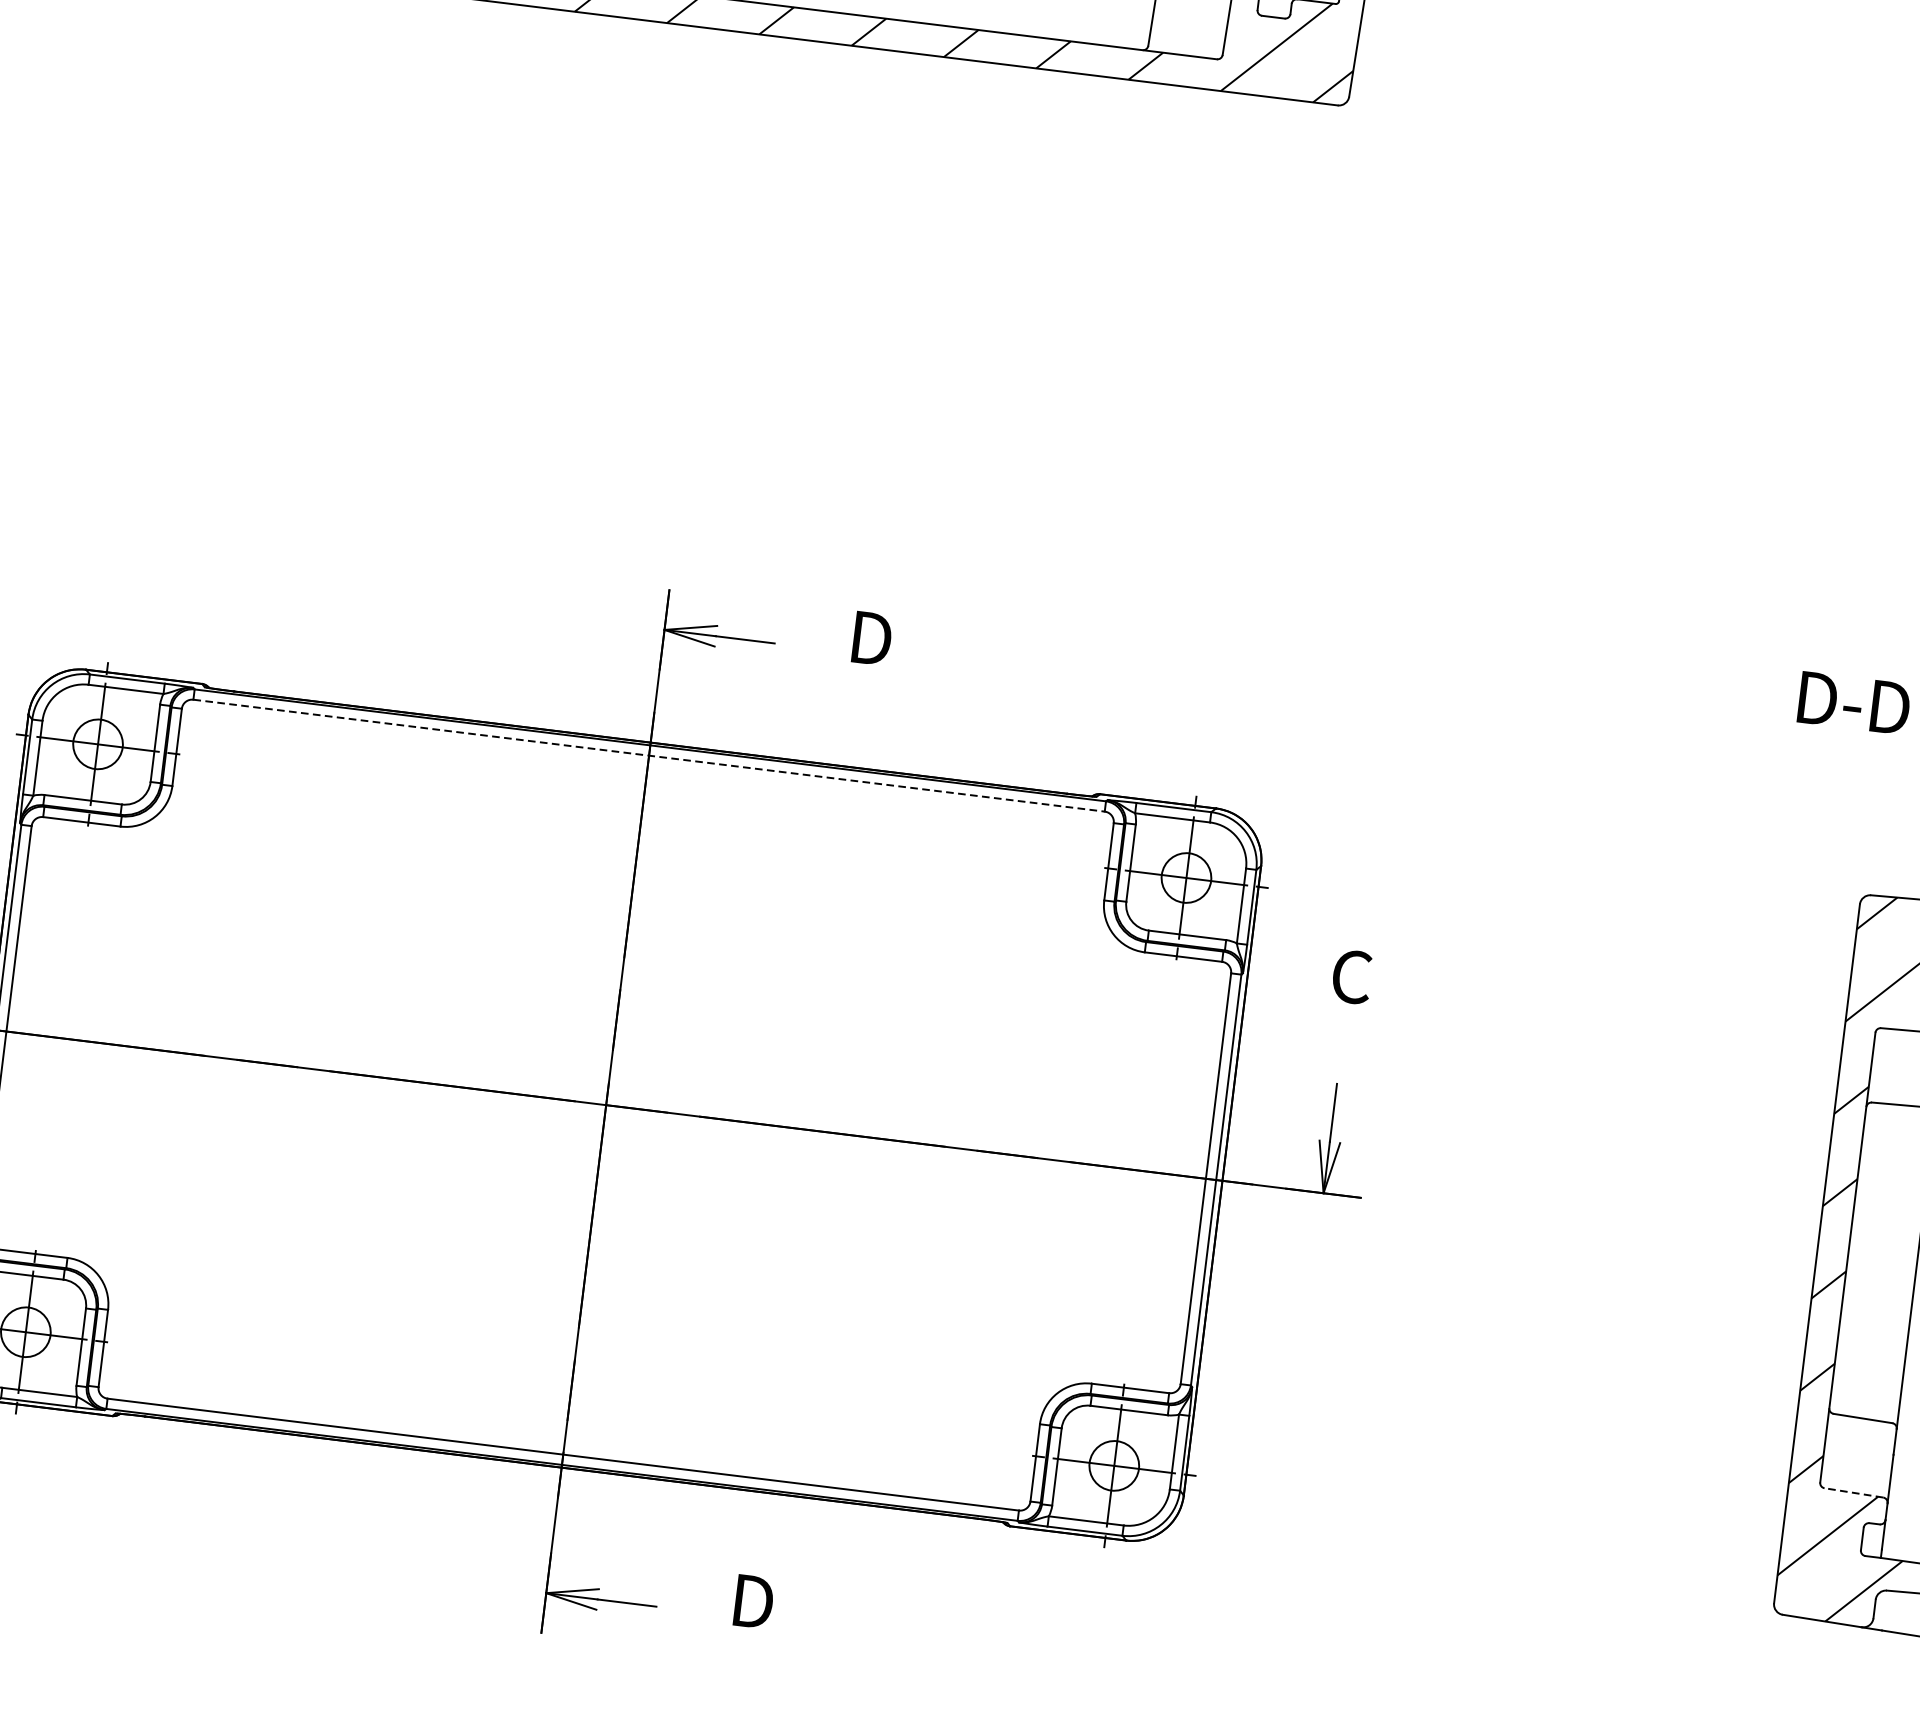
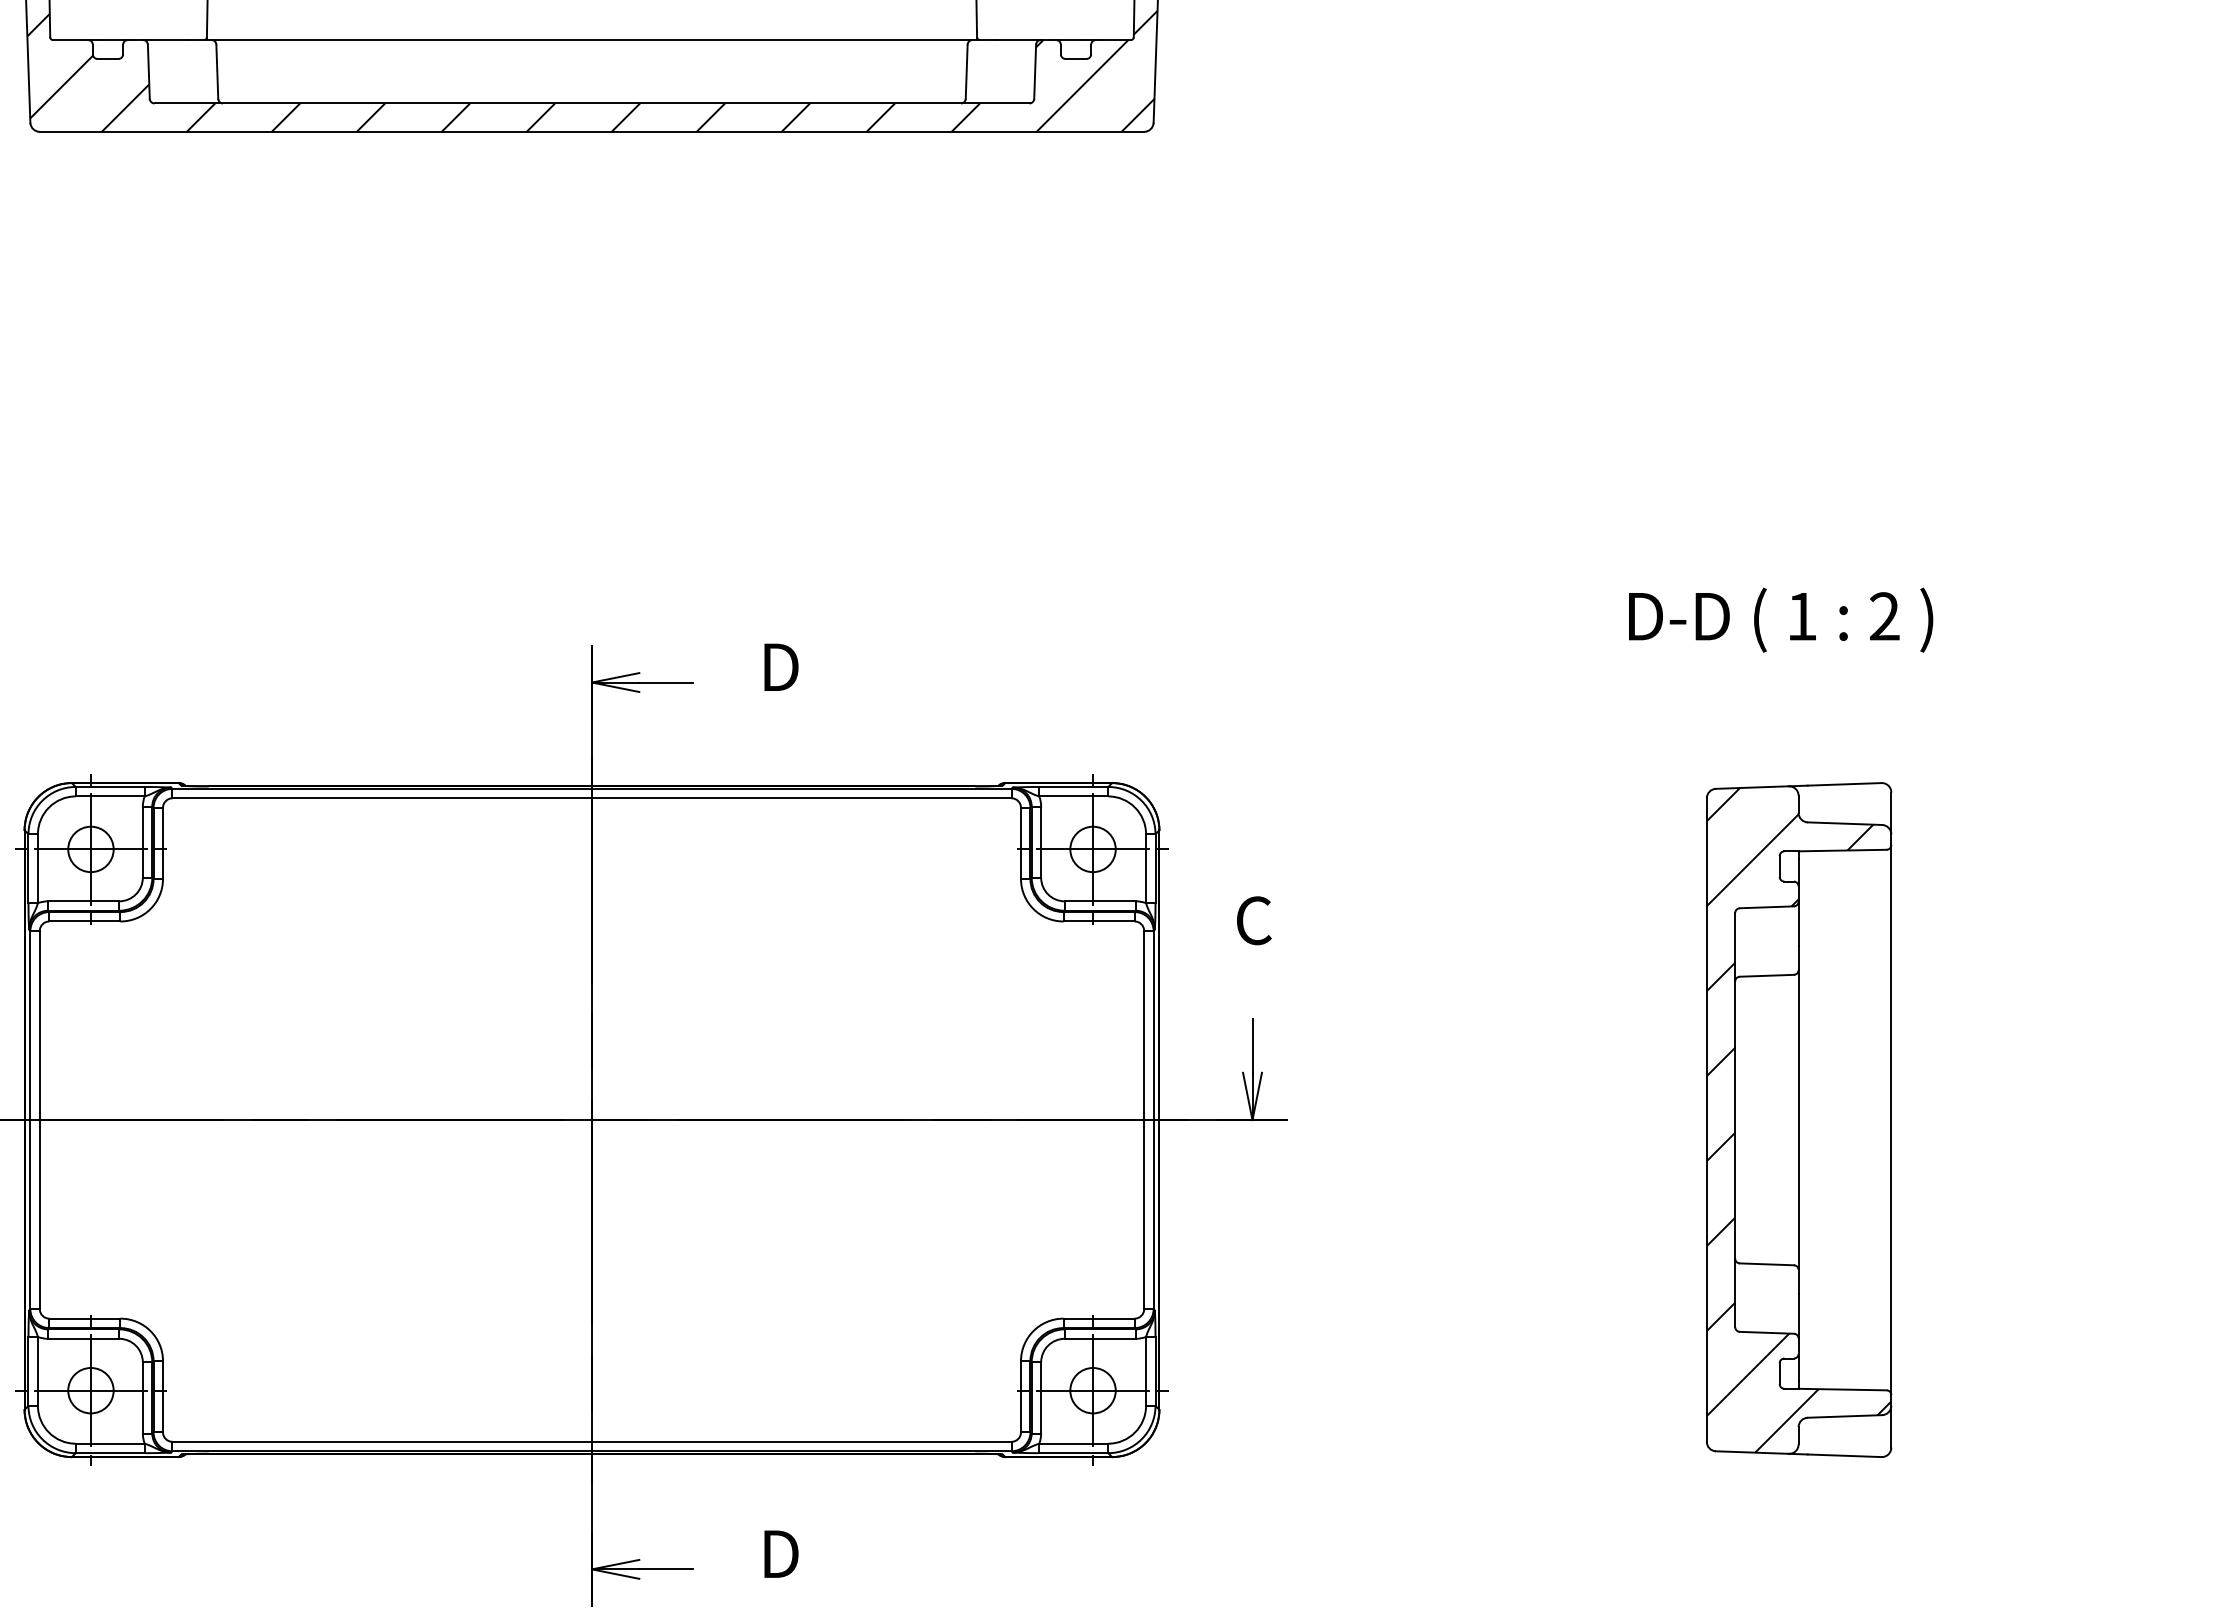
line: (649, 755) -> (592, 798), dashed -> solid
line: (1853, 1492) -> (1766, 1332), dashed -> solid

